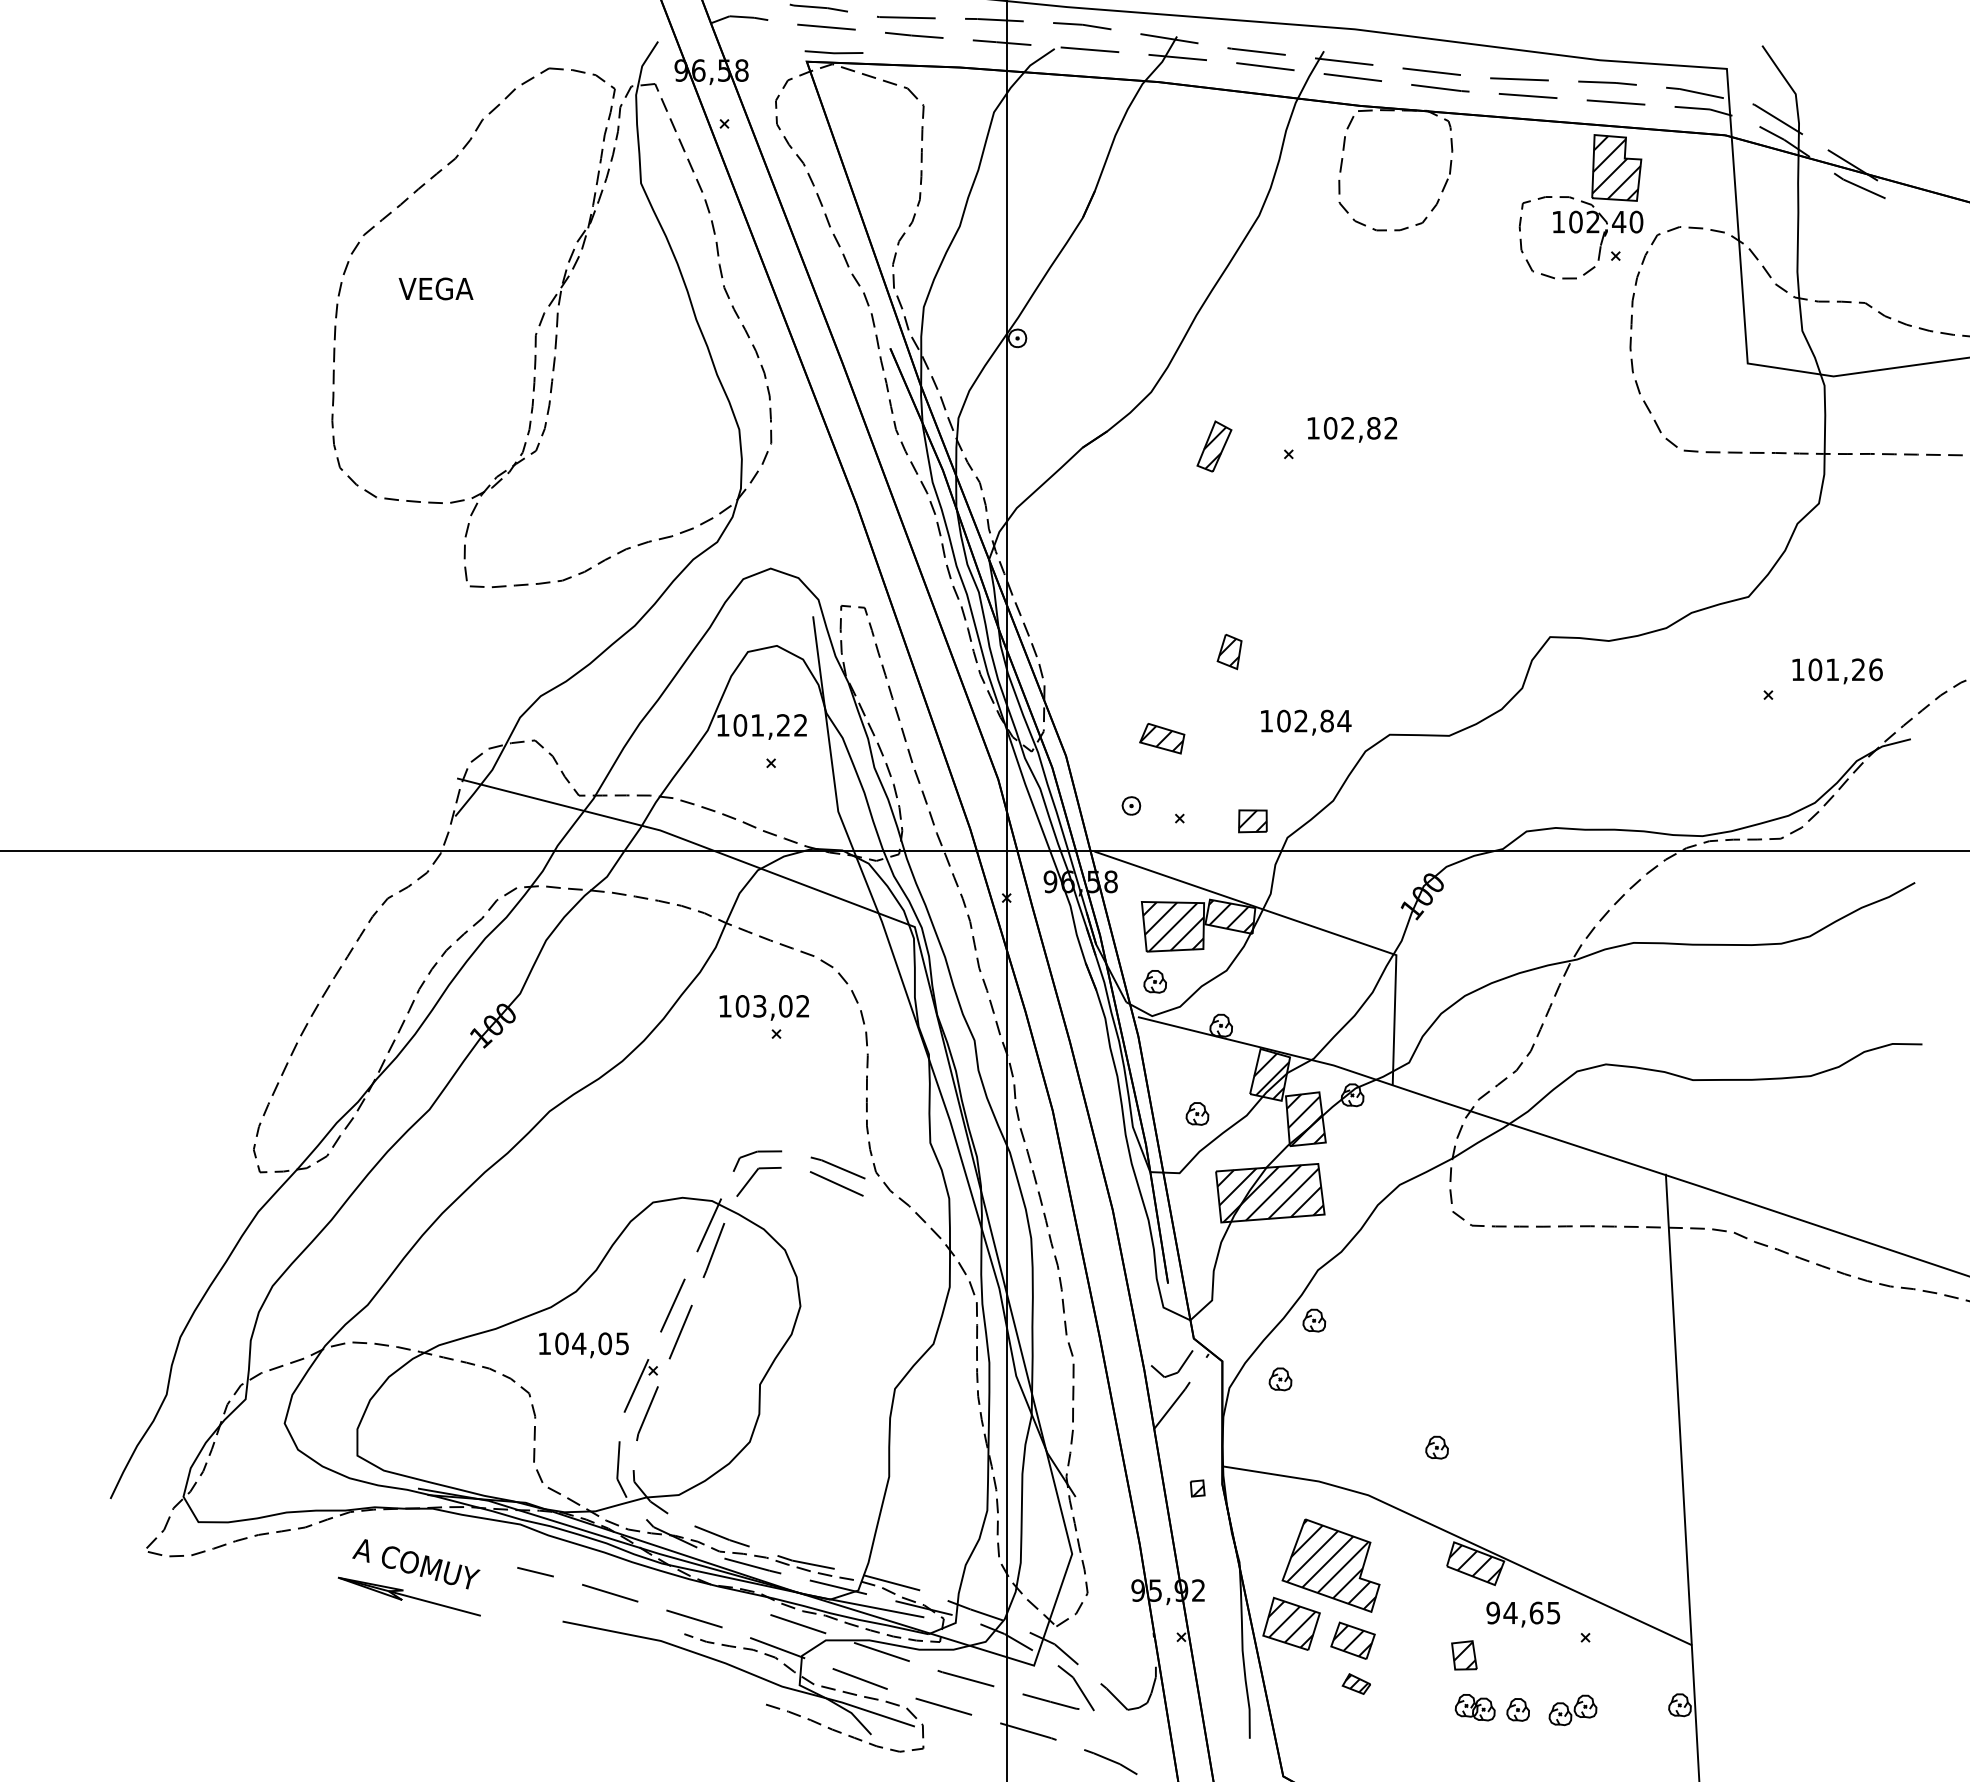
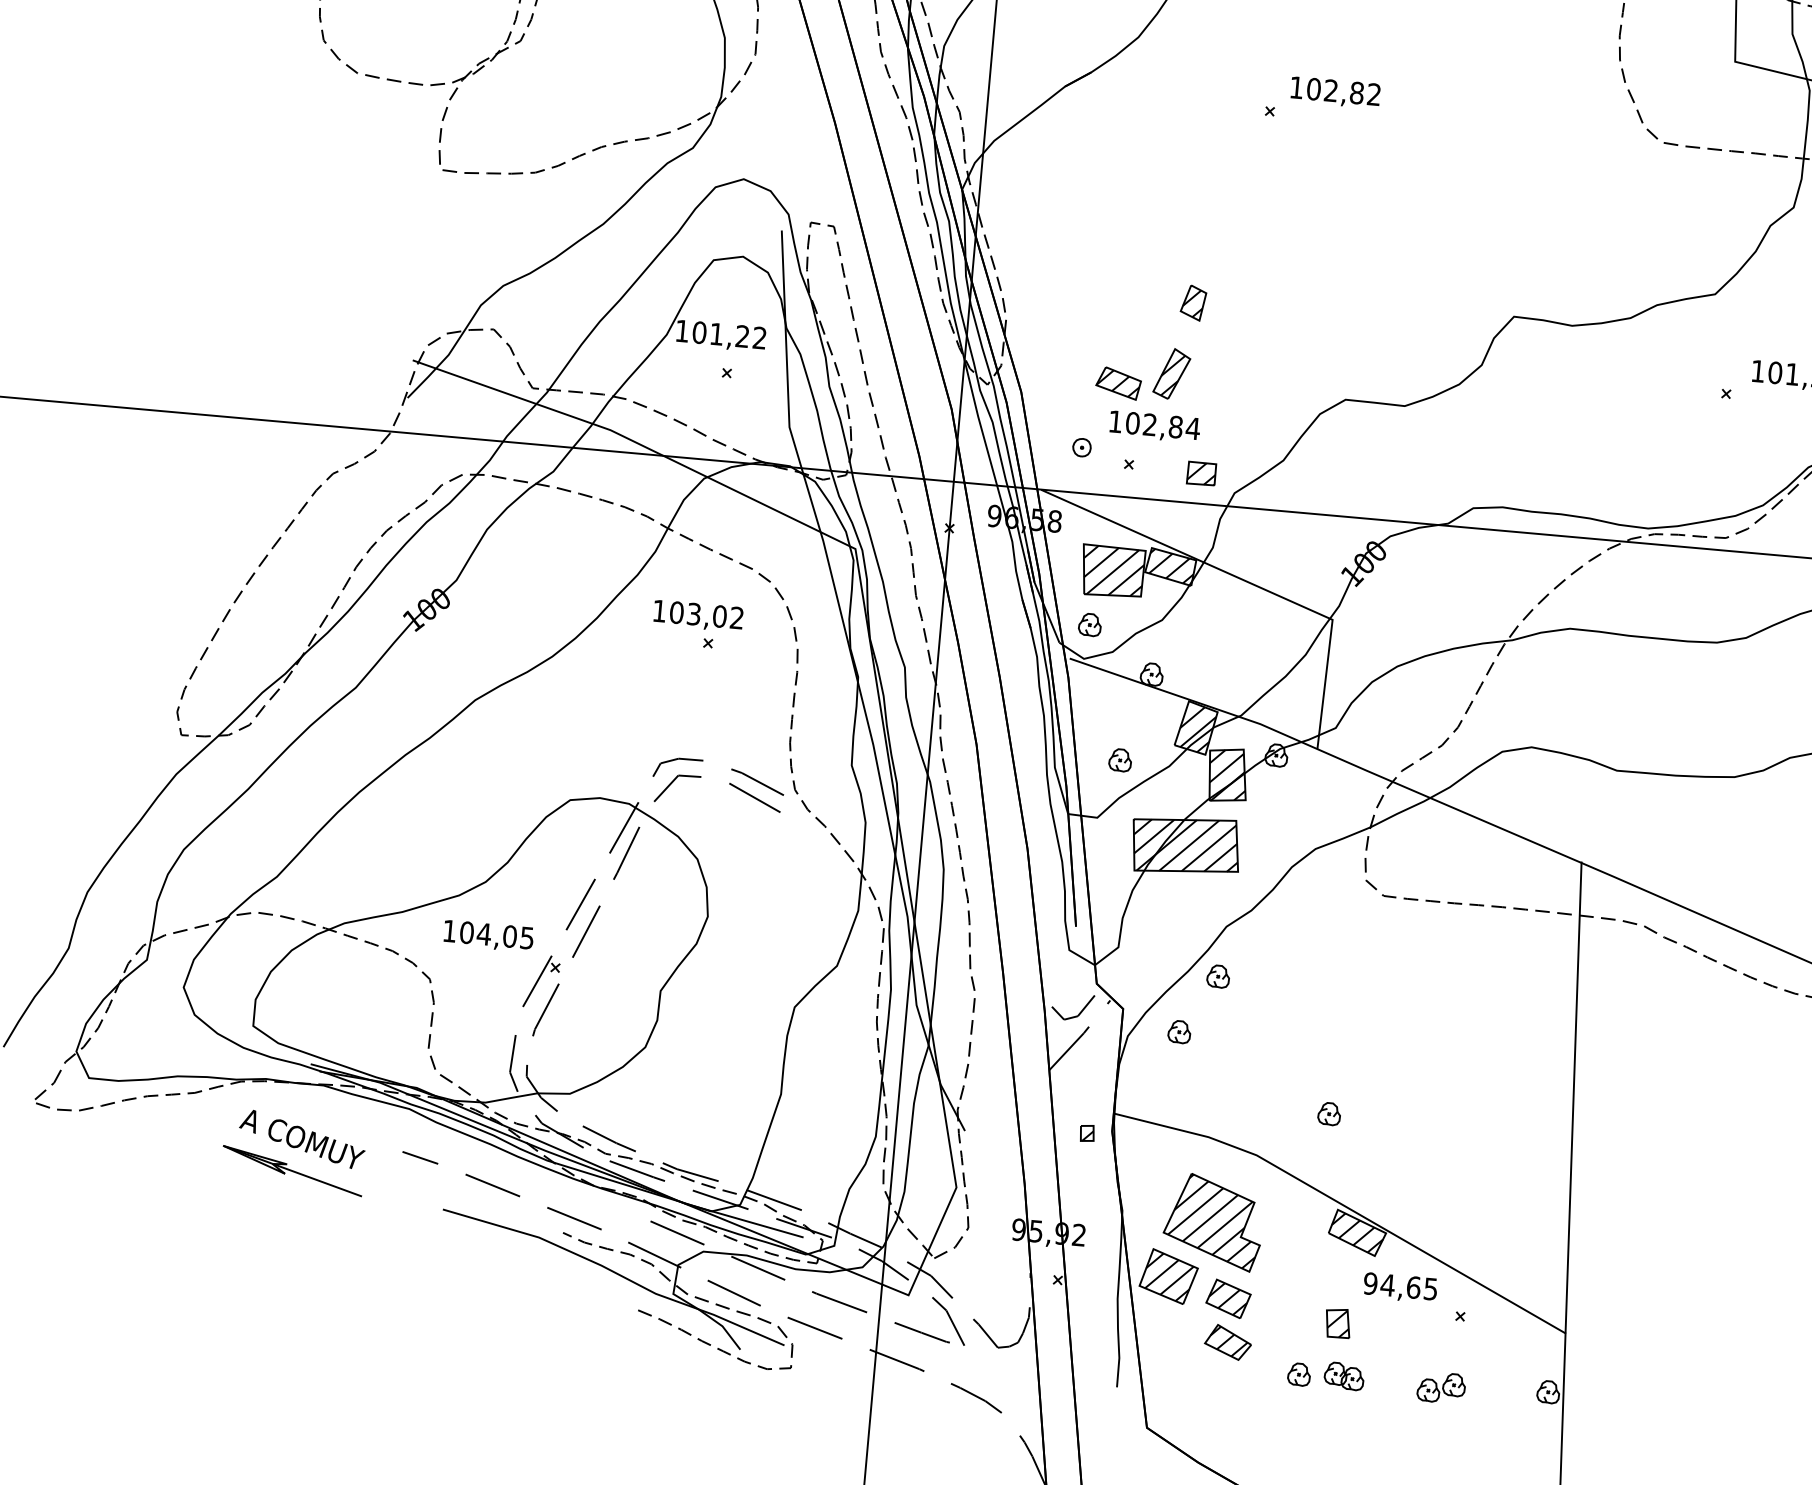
part: (1214, 446) -> (1171, 373), moved
text: (1306, 722) -> (1155, 426), moved
part: (1356, 1683) -> (1228, 1341), size x1.67
part: (1517, 1709) -> (1298, 1374), moved

